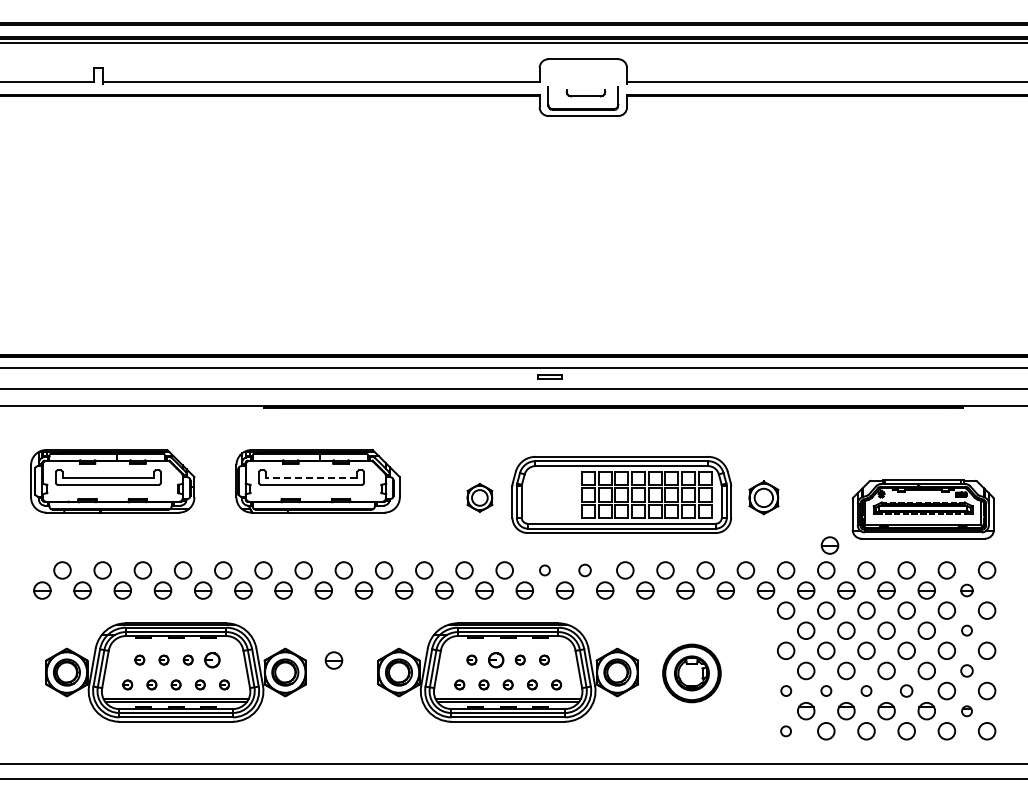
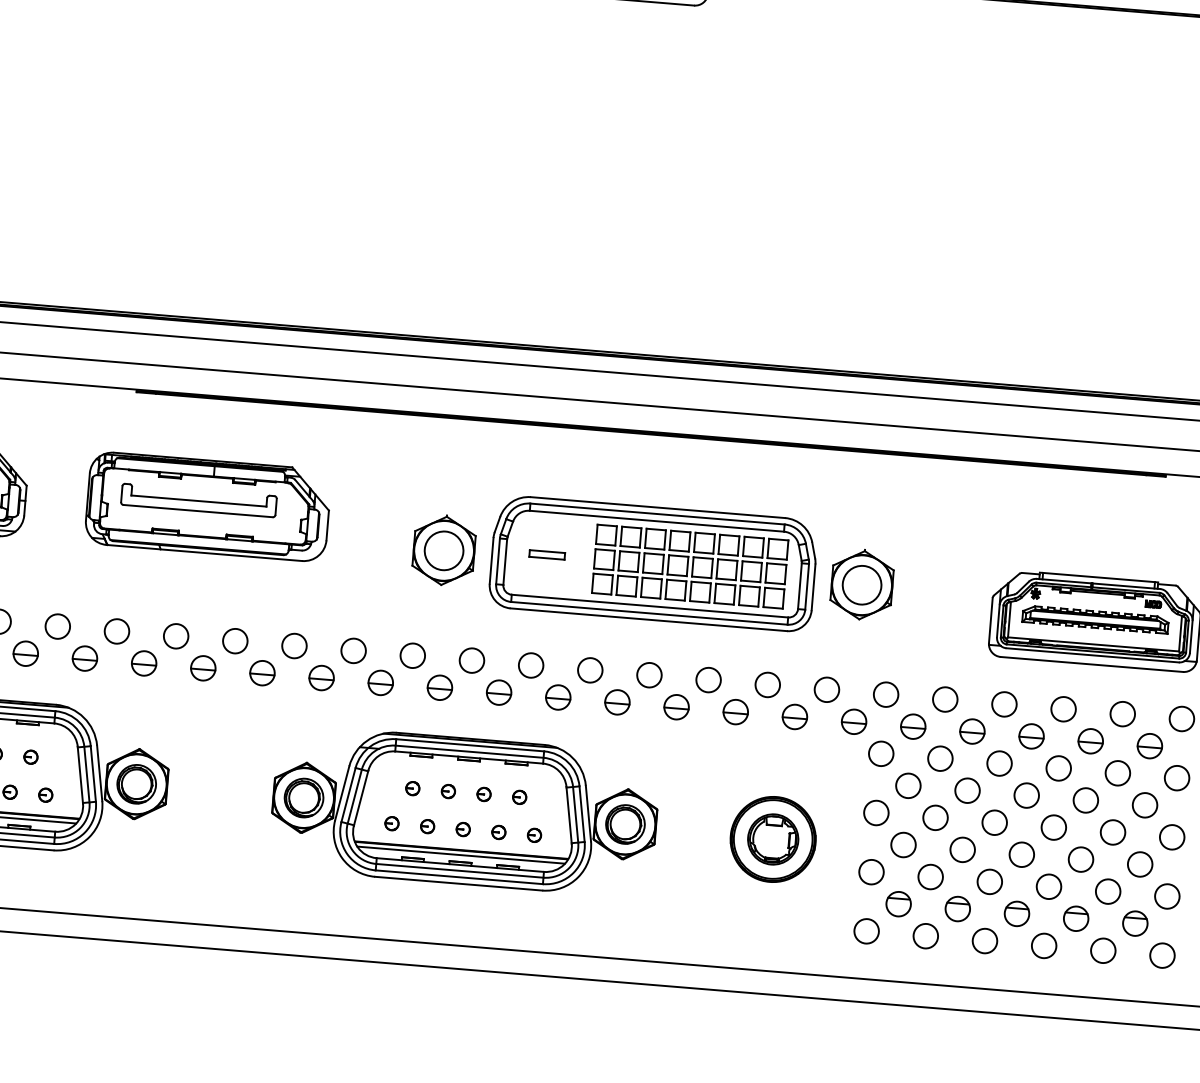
part: (549, 376) -> (547, 554), moved
line: (311, 477) -> (198, 500), dashed -> solid
part: (479, 497) -> (443, 550), size x1.67
part: (763, 497) -> (861, 584), size x1.43
part: (829, 545) -> (952, 663), removed
circle: (544, 570) -> (530, 665), size x1.67
circle: (584, 570) -> (589, 670), size x1.43
part: (966, 590) -> (1149, 746), size x1.43
circle: (966, 630) -> (1144, 804), size x1.67
part: (212, 659) -> (31, 756), size x0.62
part: (495, 659) -> (447, 790), size x0.62
part: (333, 660) -> (209, 772), removed
circle: (966, 670) -> (1139, 863), size x1.43
part: (691, 673) -> (772, 839), moved
circle: (786, 690) -> (872, 871), size x1.67
circle: (826, 690) -> (931, 876), size x1.67
circle: (866, 690) -> (989, 881), size x1.67
circle: (906, 690) -> (1048, 885), size x1.43
part: (966, 711) -> (1134, 924), size x1.67
circle: (785, 731) -> (865, 931), size x1.67

